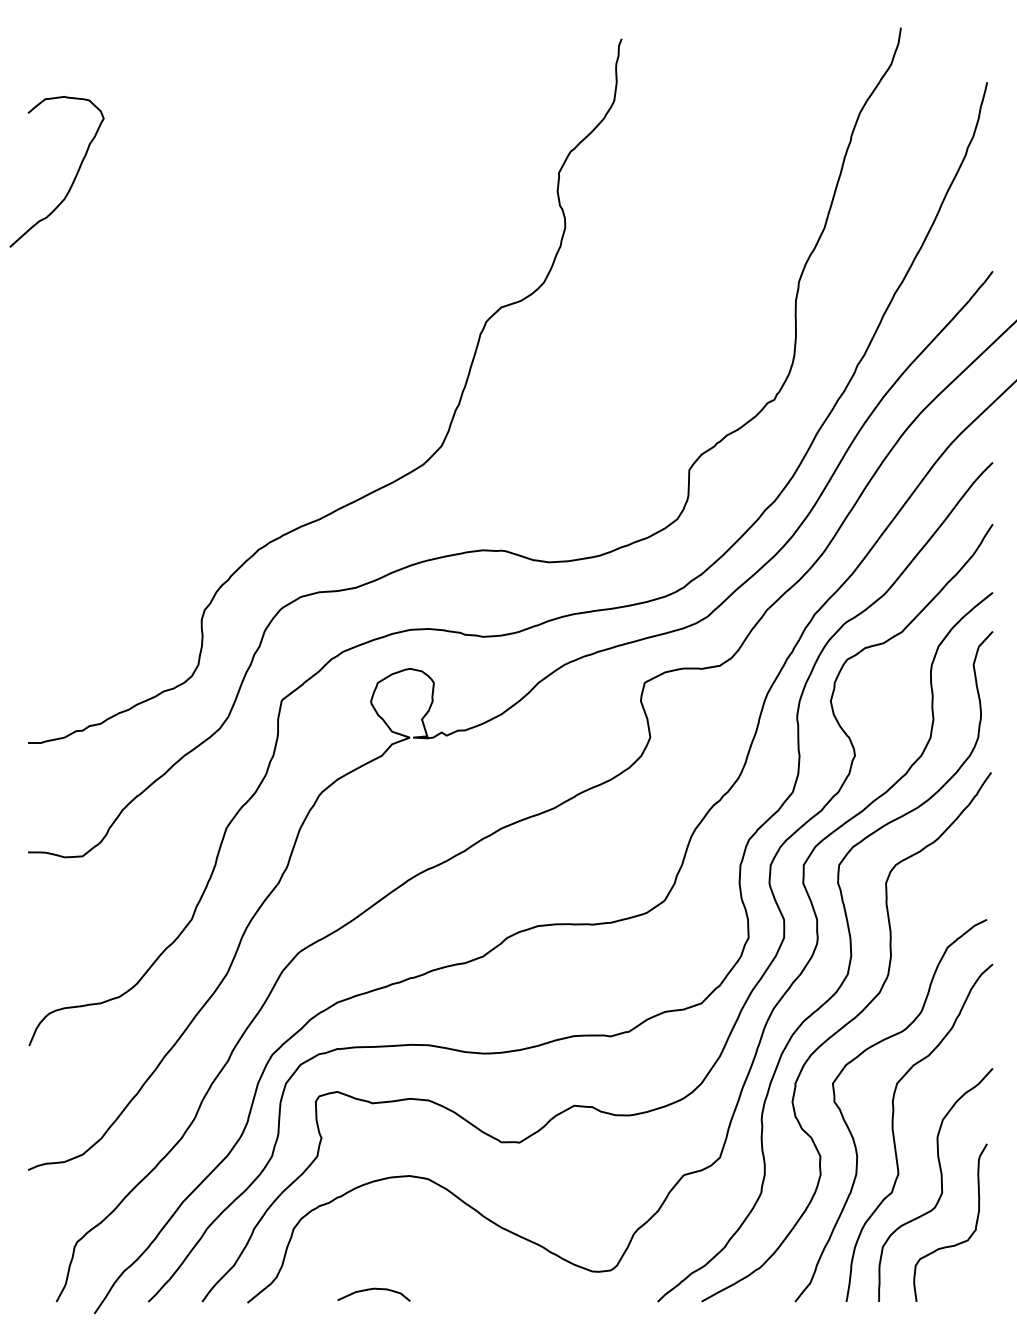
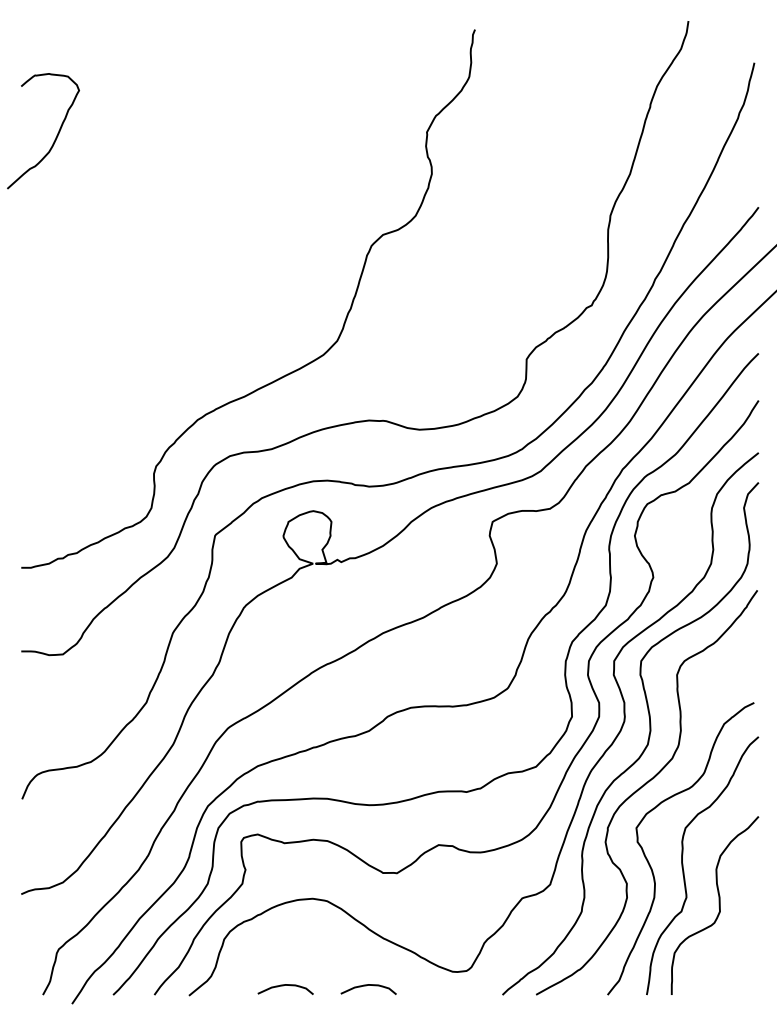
curve: (958, 1242) -> (732, 949), removed
curve: (479, 1290) -> (366, 986), added

